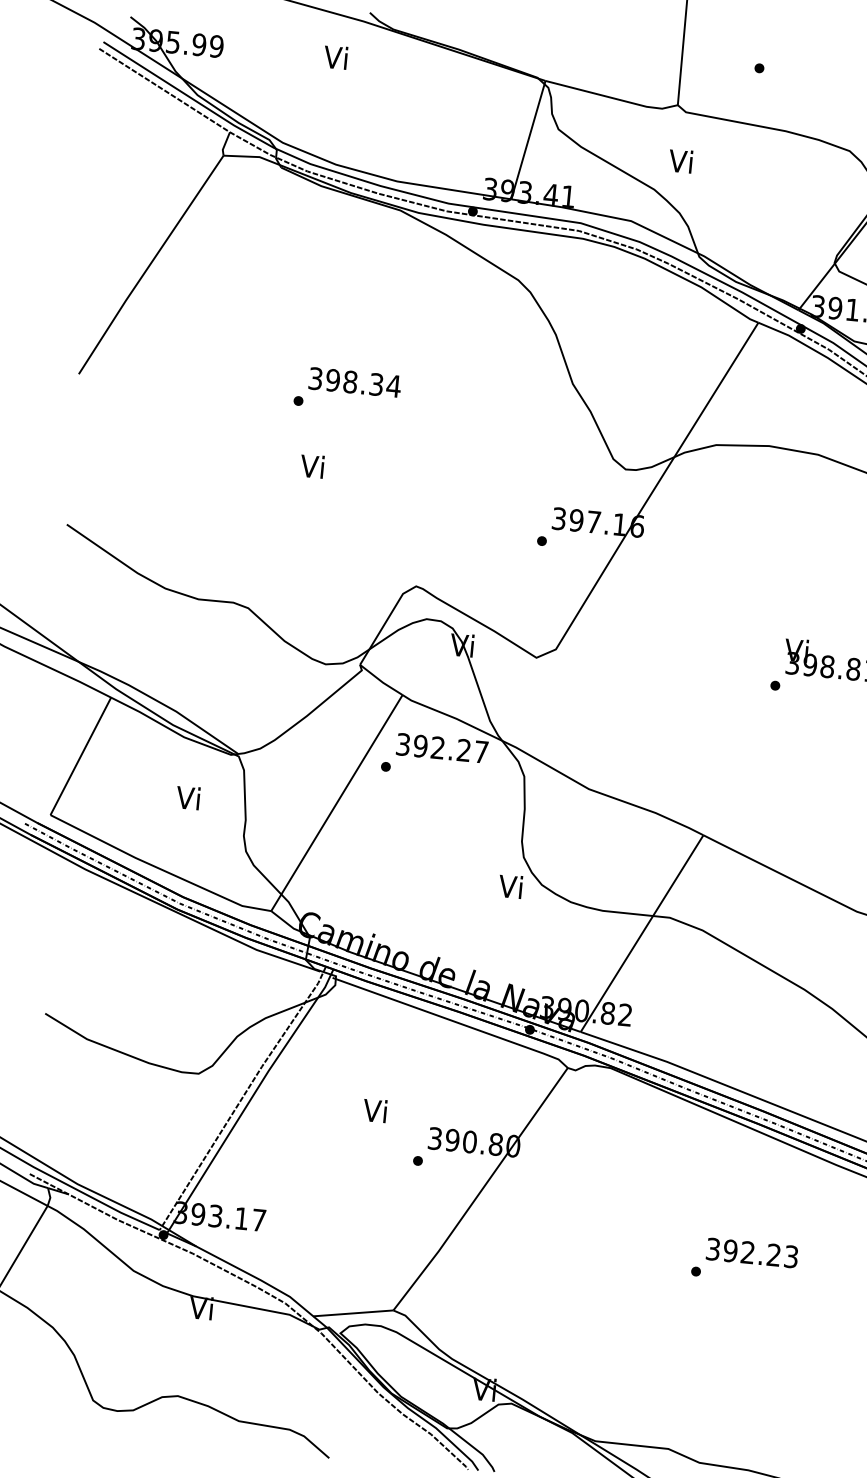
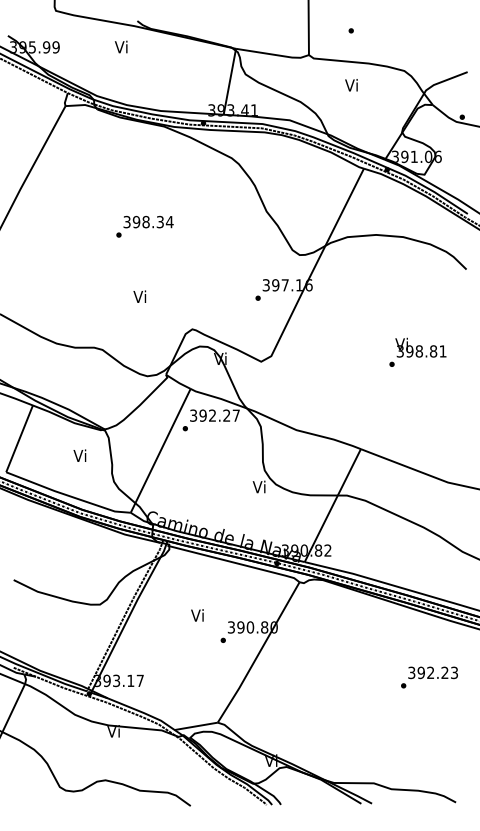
text: (680, 161) -> (351, 85), moved
text: (311, 465) -> (139, 296), moved
text: (744, 1260) -> (429, 677), moved

